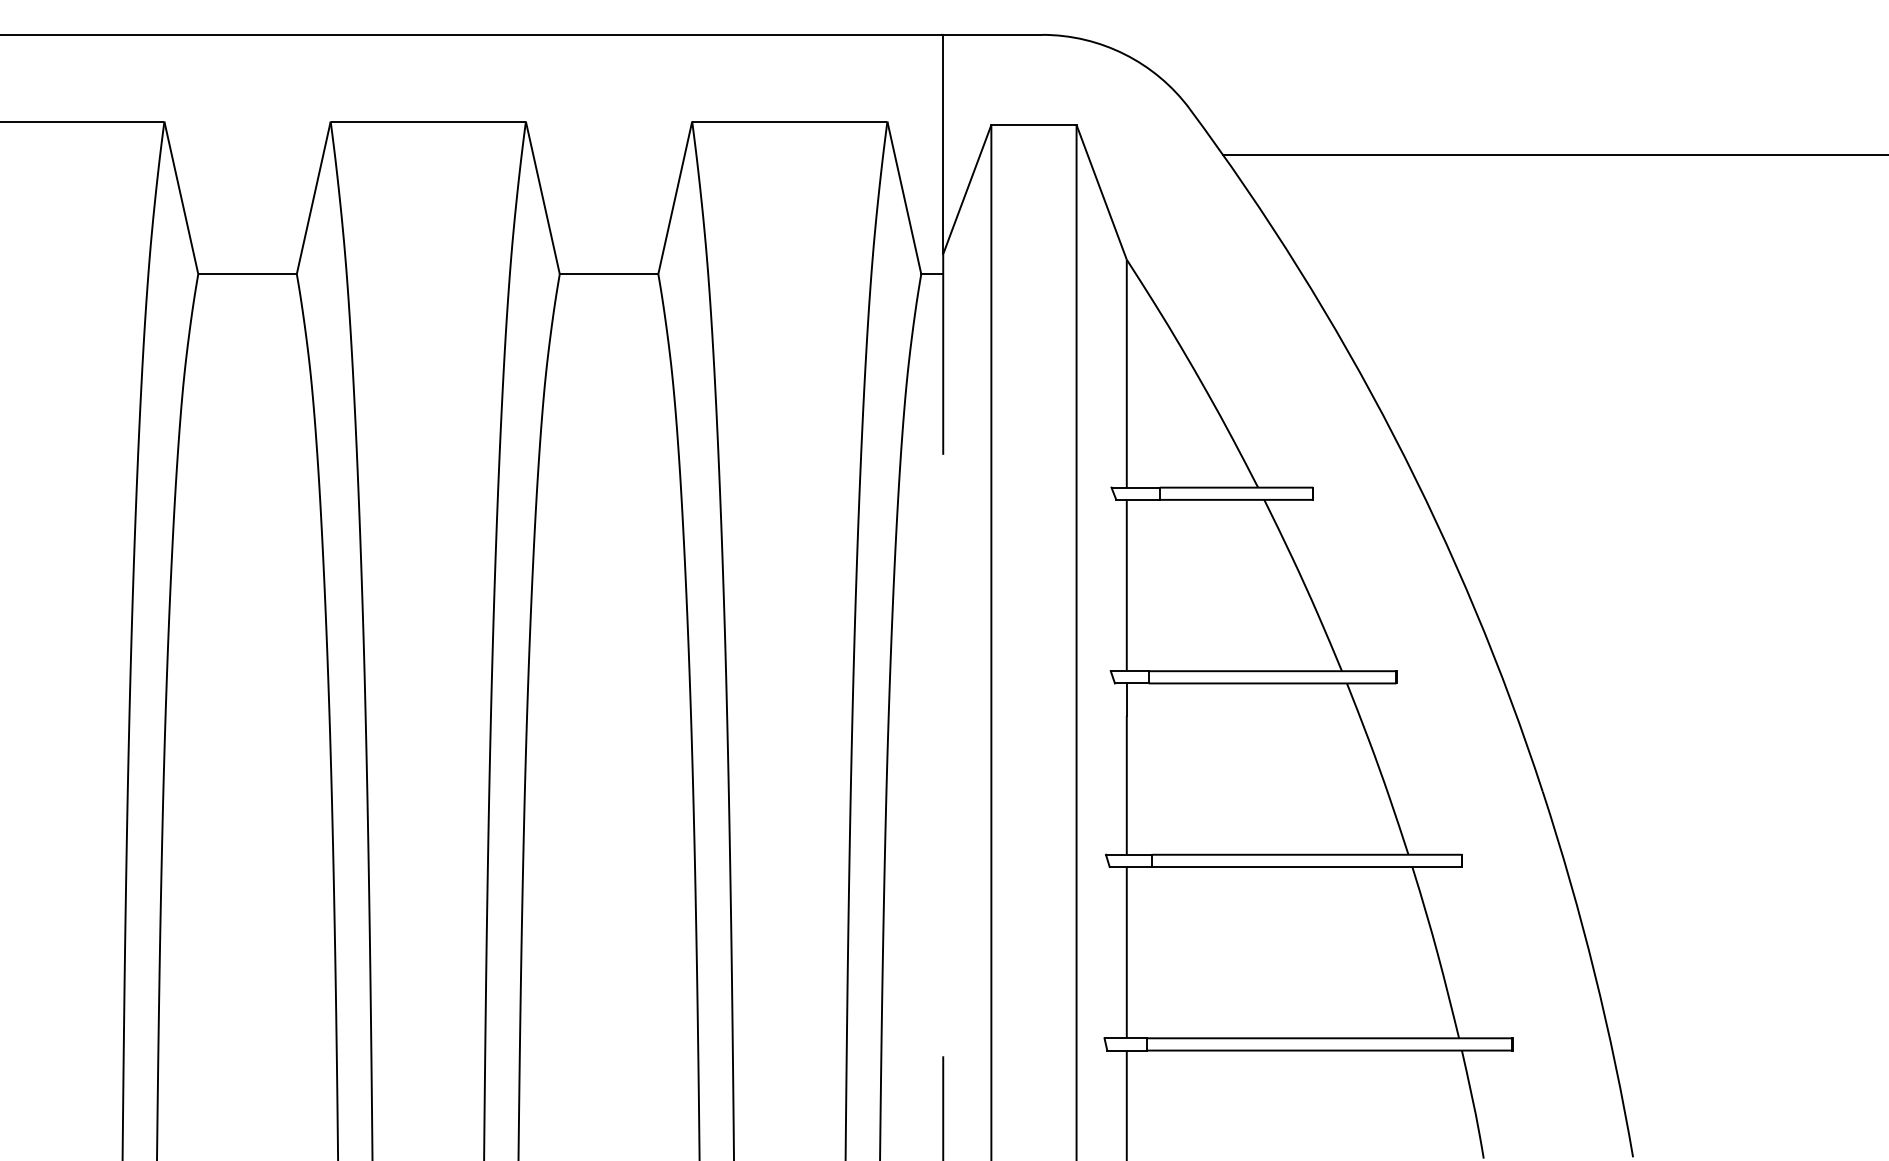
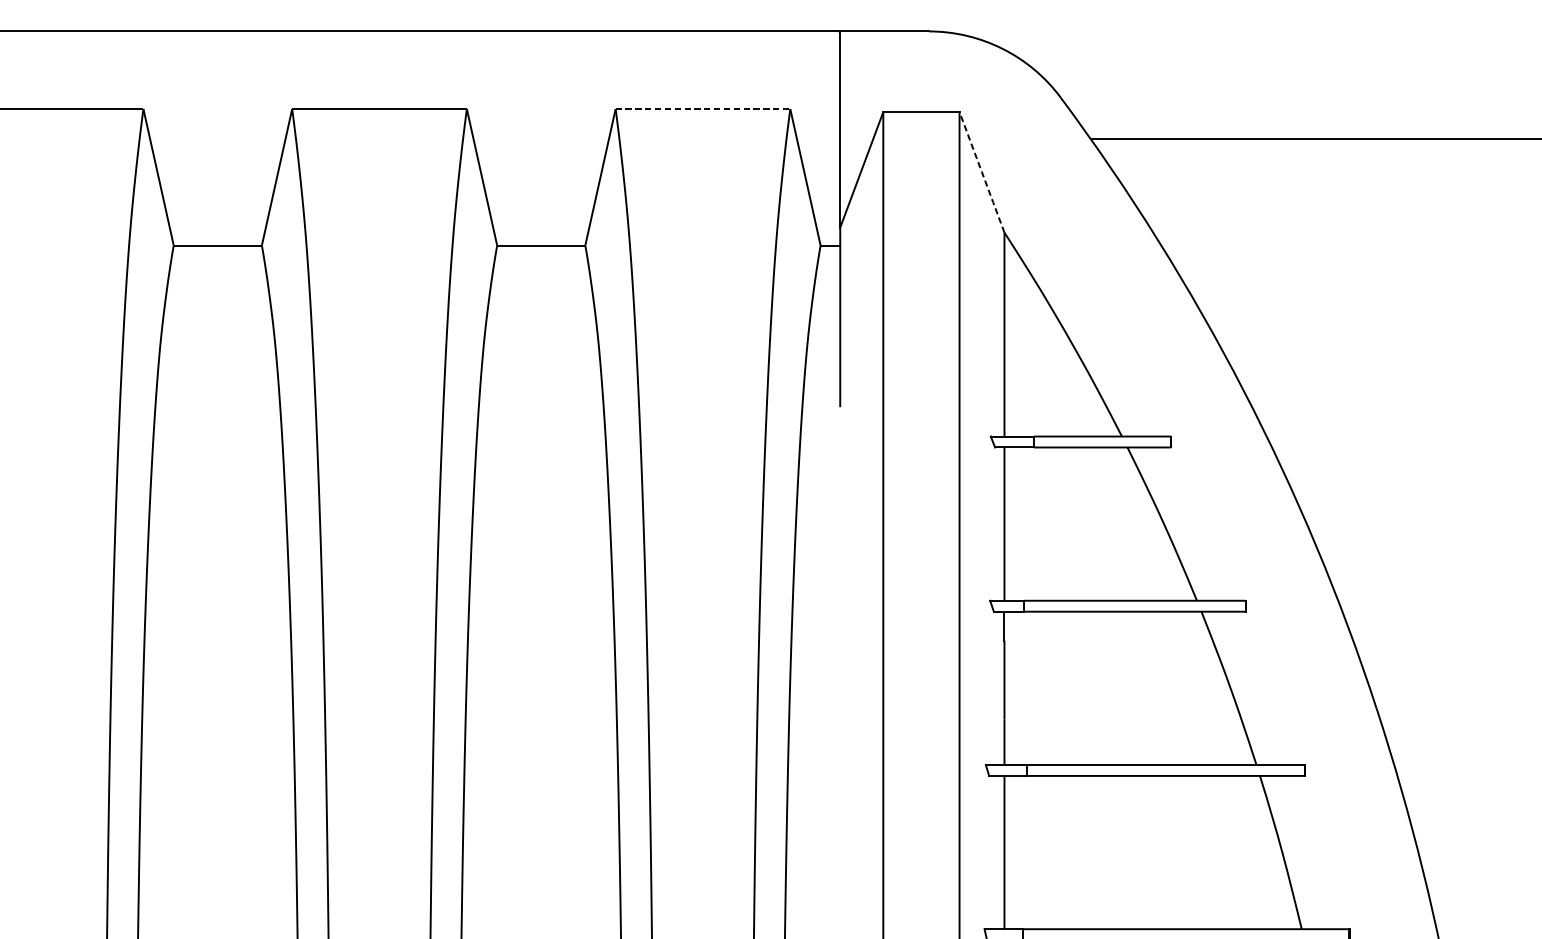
line: (790, 121) -> (703, 108), solid -> dashed
line: (1101, 193) -> (981, 173), solid -> dashed

